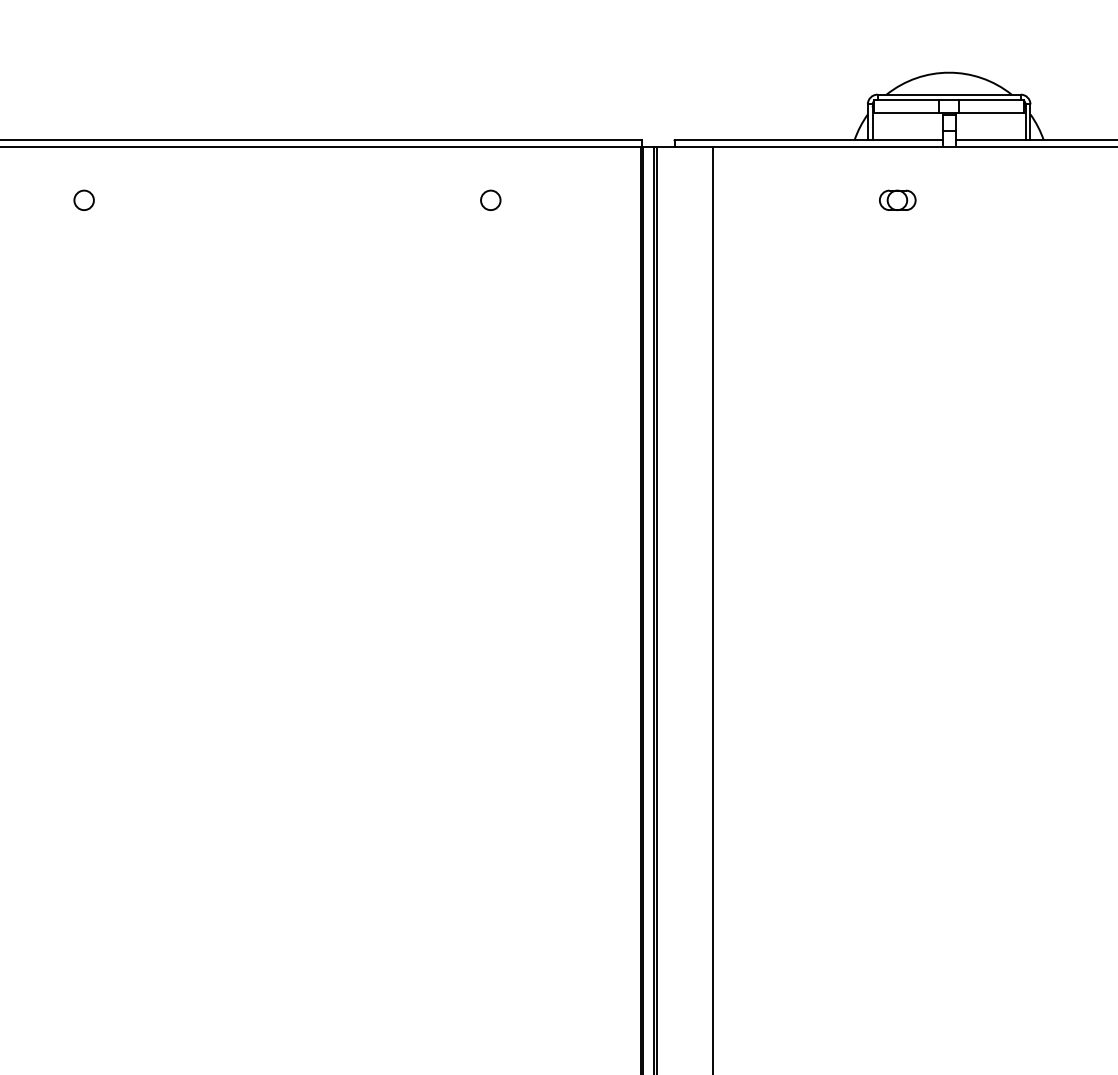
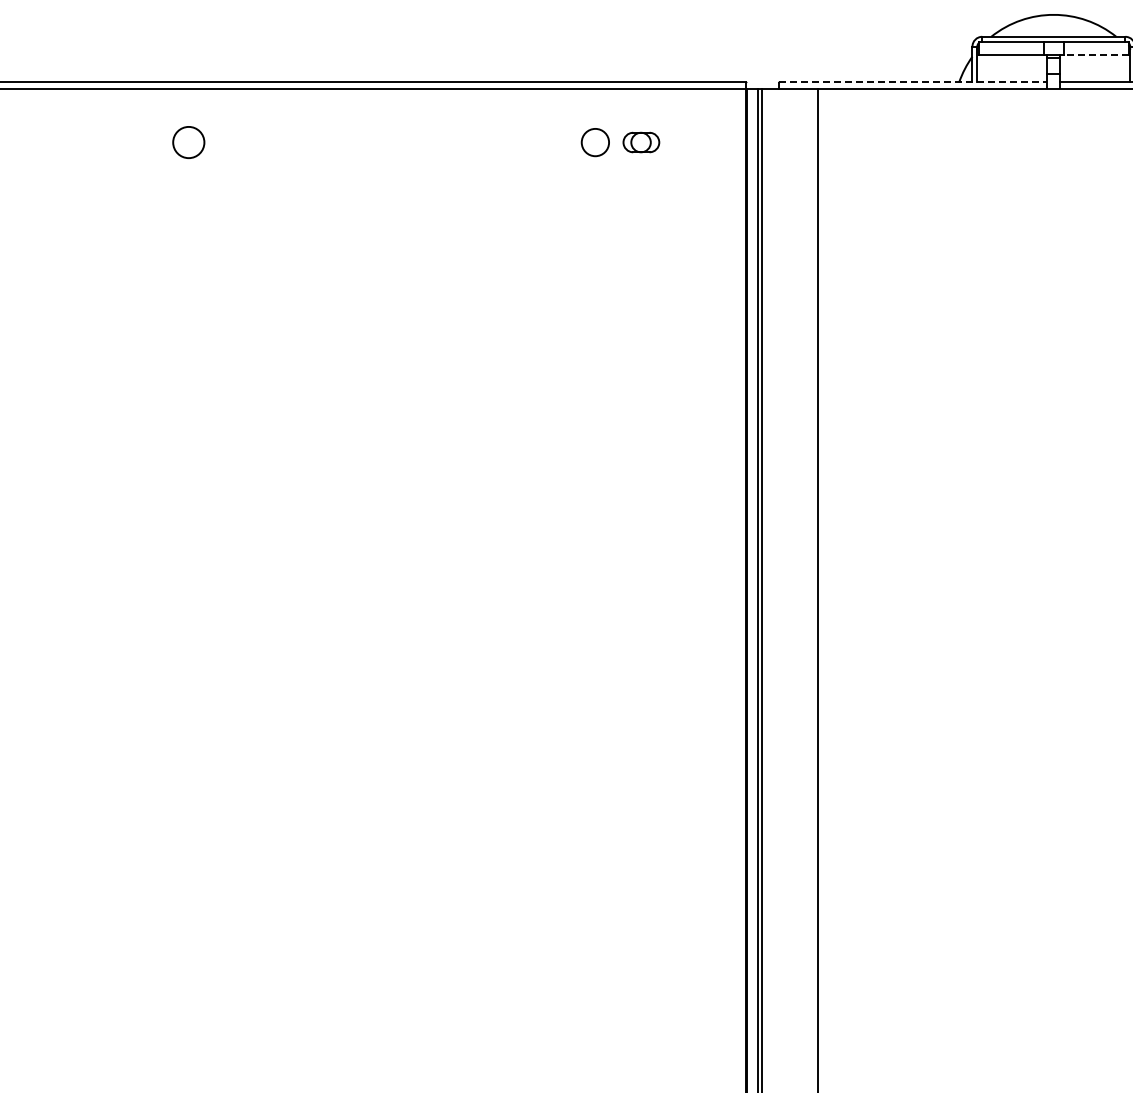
line: (991, 112) -> (1096, 54), solid -> dashed
line: (808, 140) -> (913, 82), solid -> dashed
circle: (83, 200) -> (188, 142), size x1.6
circle: (490, 200) -> (595, 142), size x1.4
part: (897, 200) -> (641, 142), moved

